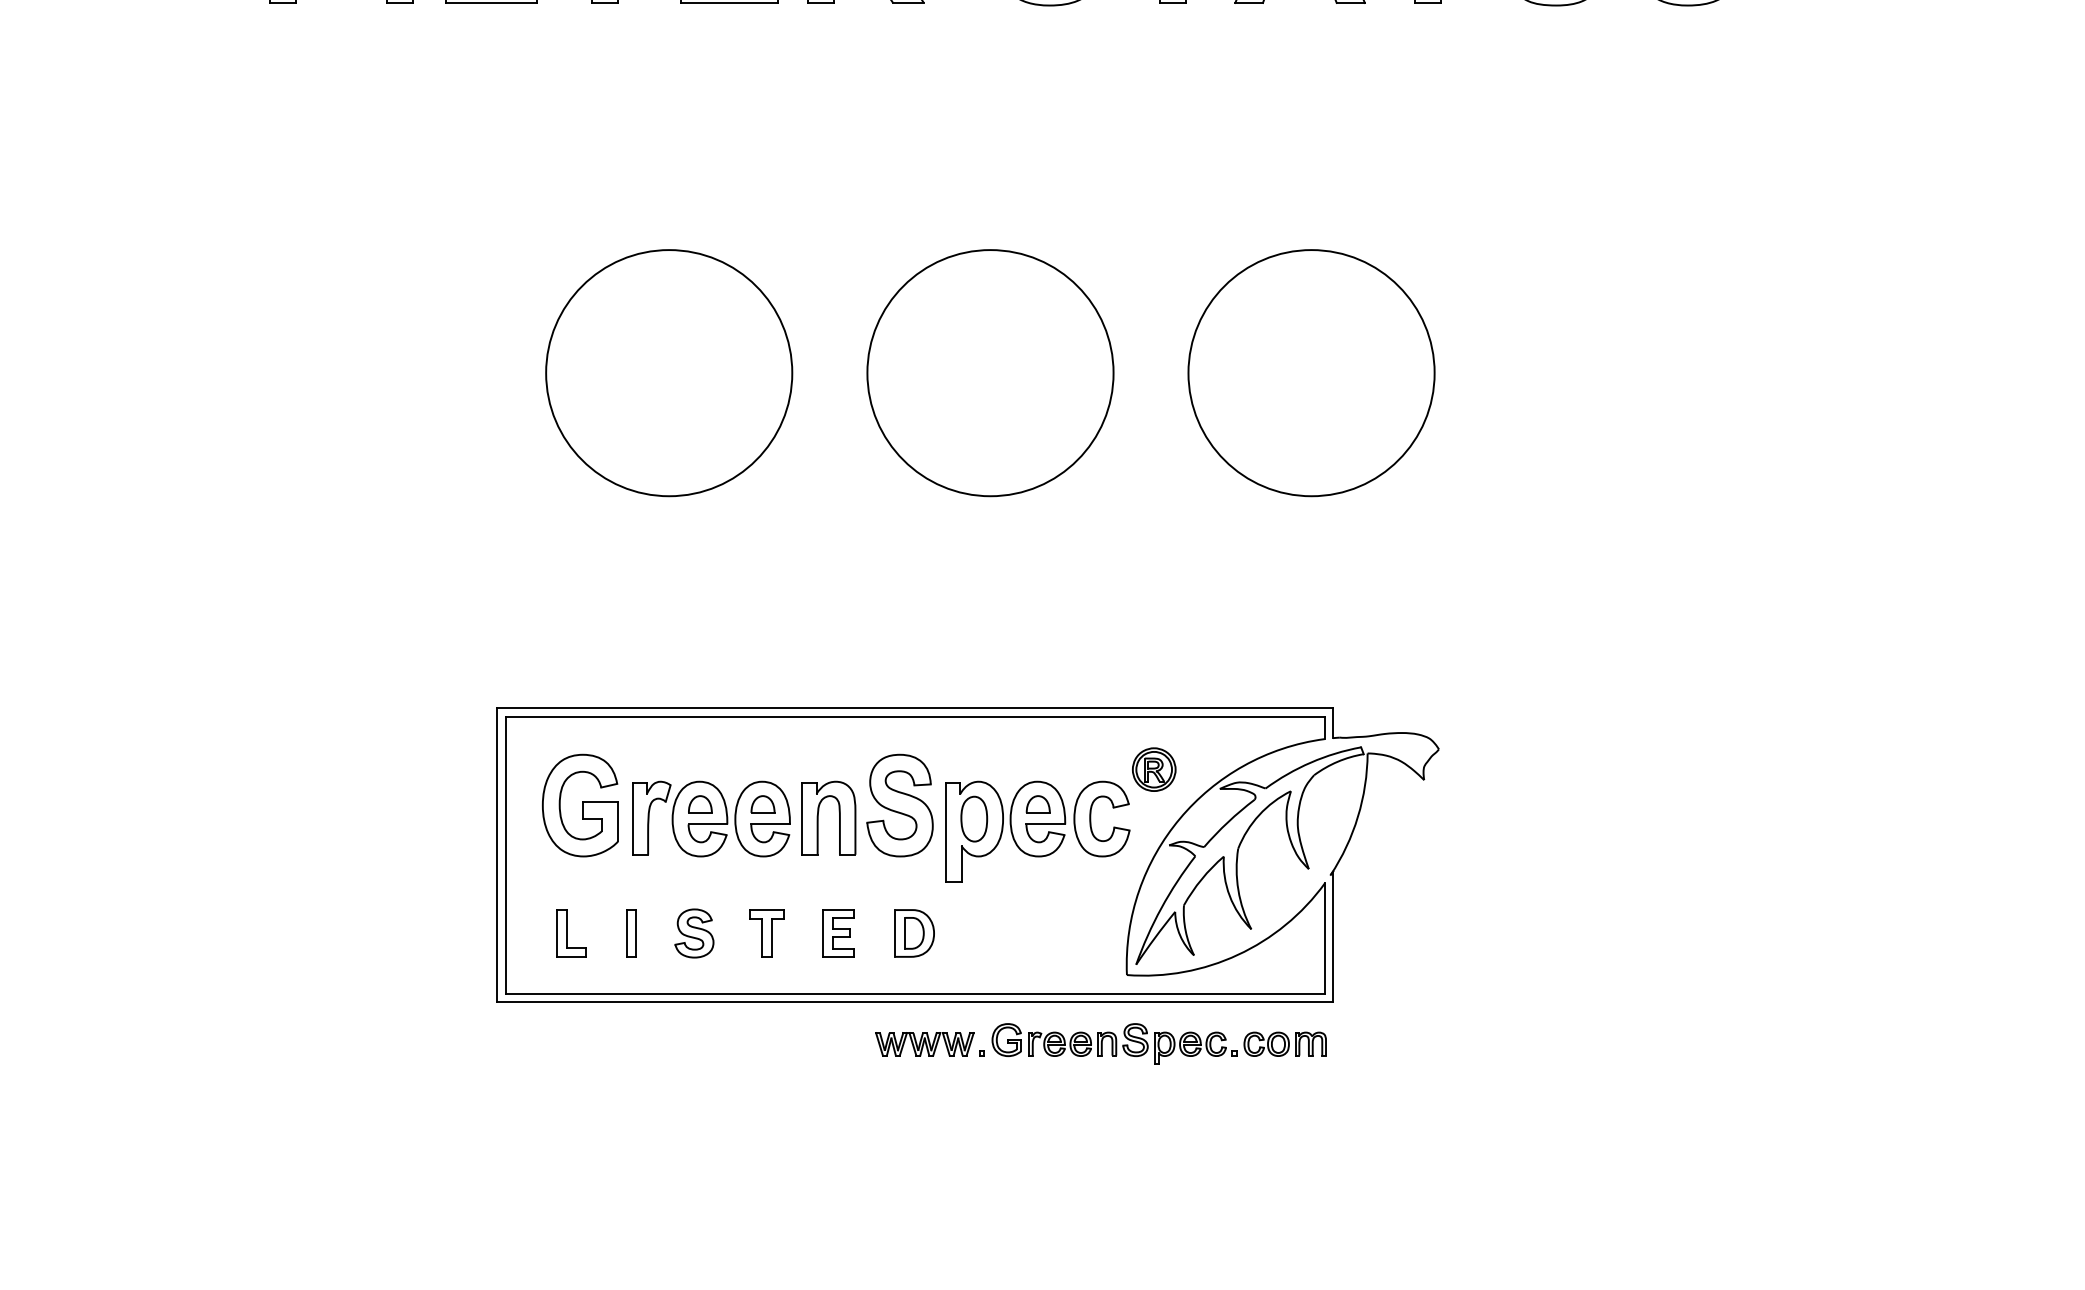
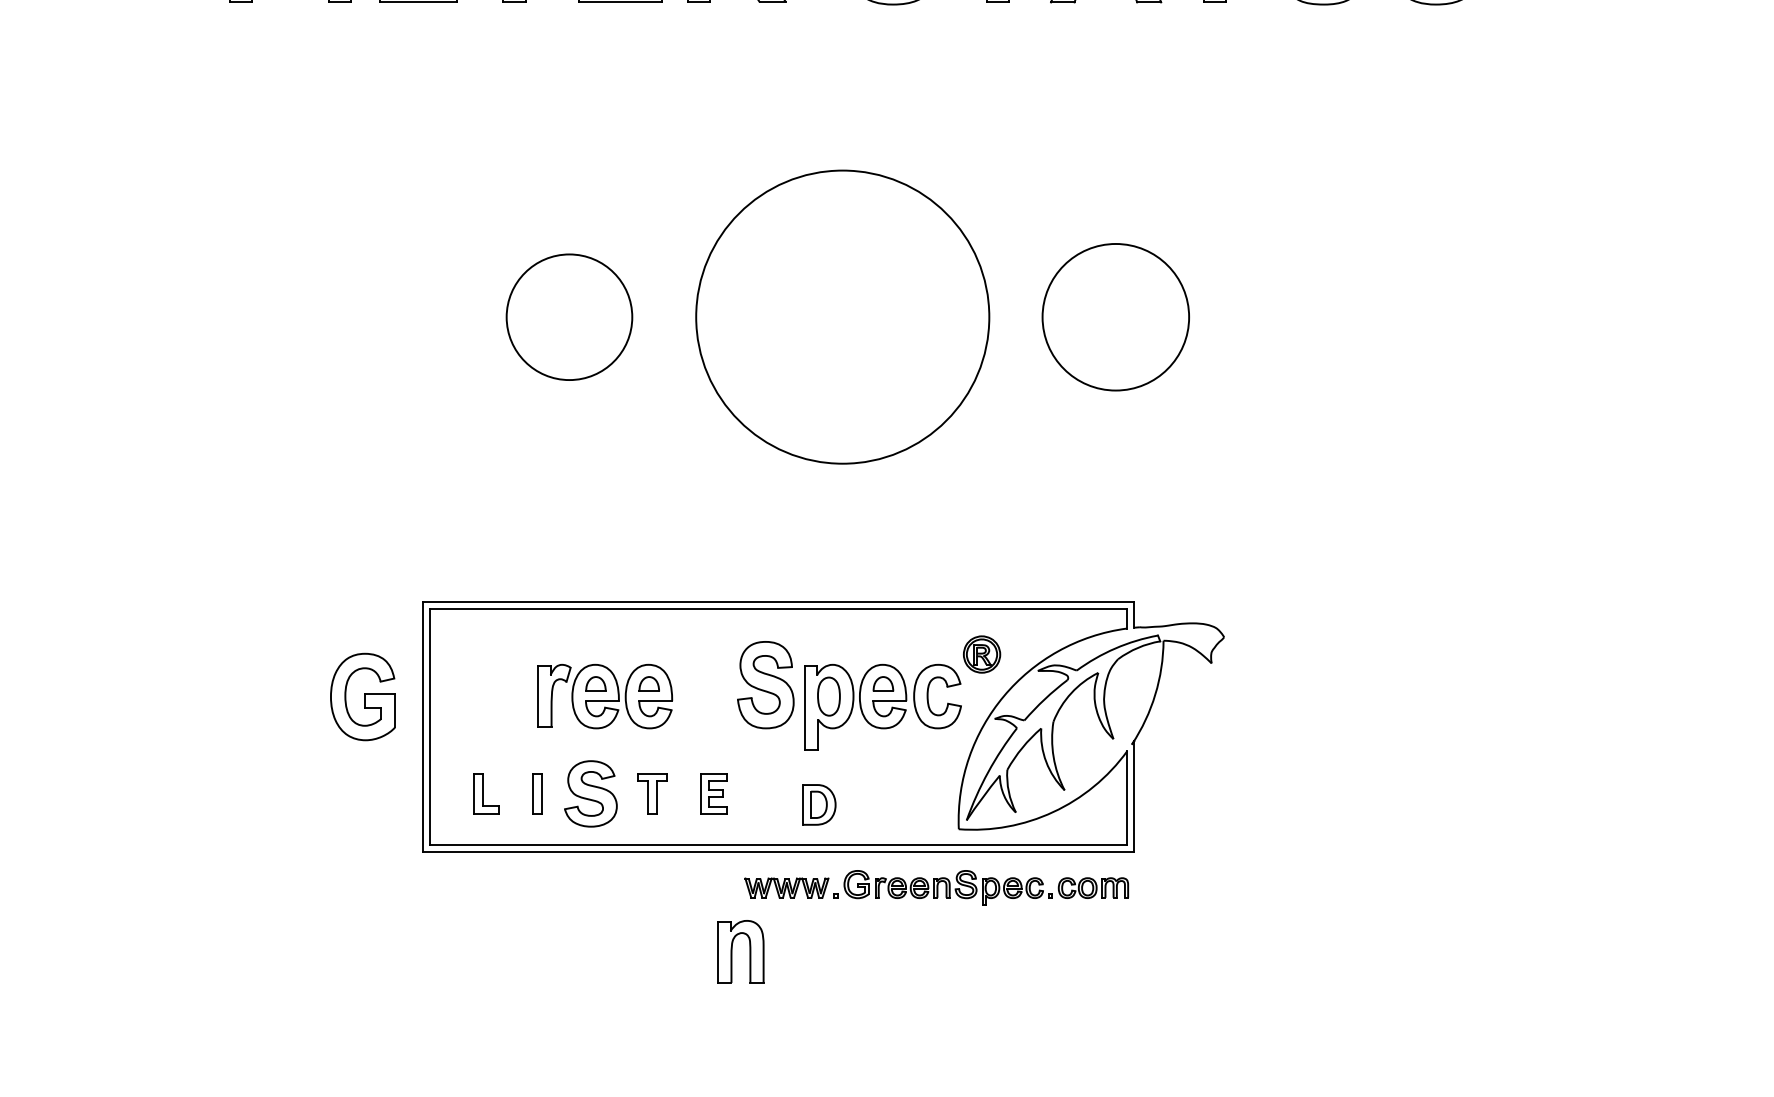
circle: (669, 373) -> (569, 317), size x0.6
circle: (990, 373) -> (842, 317), size x1.4
circle: (1311, 373) -> (1115, 317), size x0.7
part: (579, 805) -> (362, 696), moved
part: (818, 817) -> (732, 951), moved
part: (694, 933) -> (590, 793), size x1.6
part: (914, 933) -> (818, 804), moved

